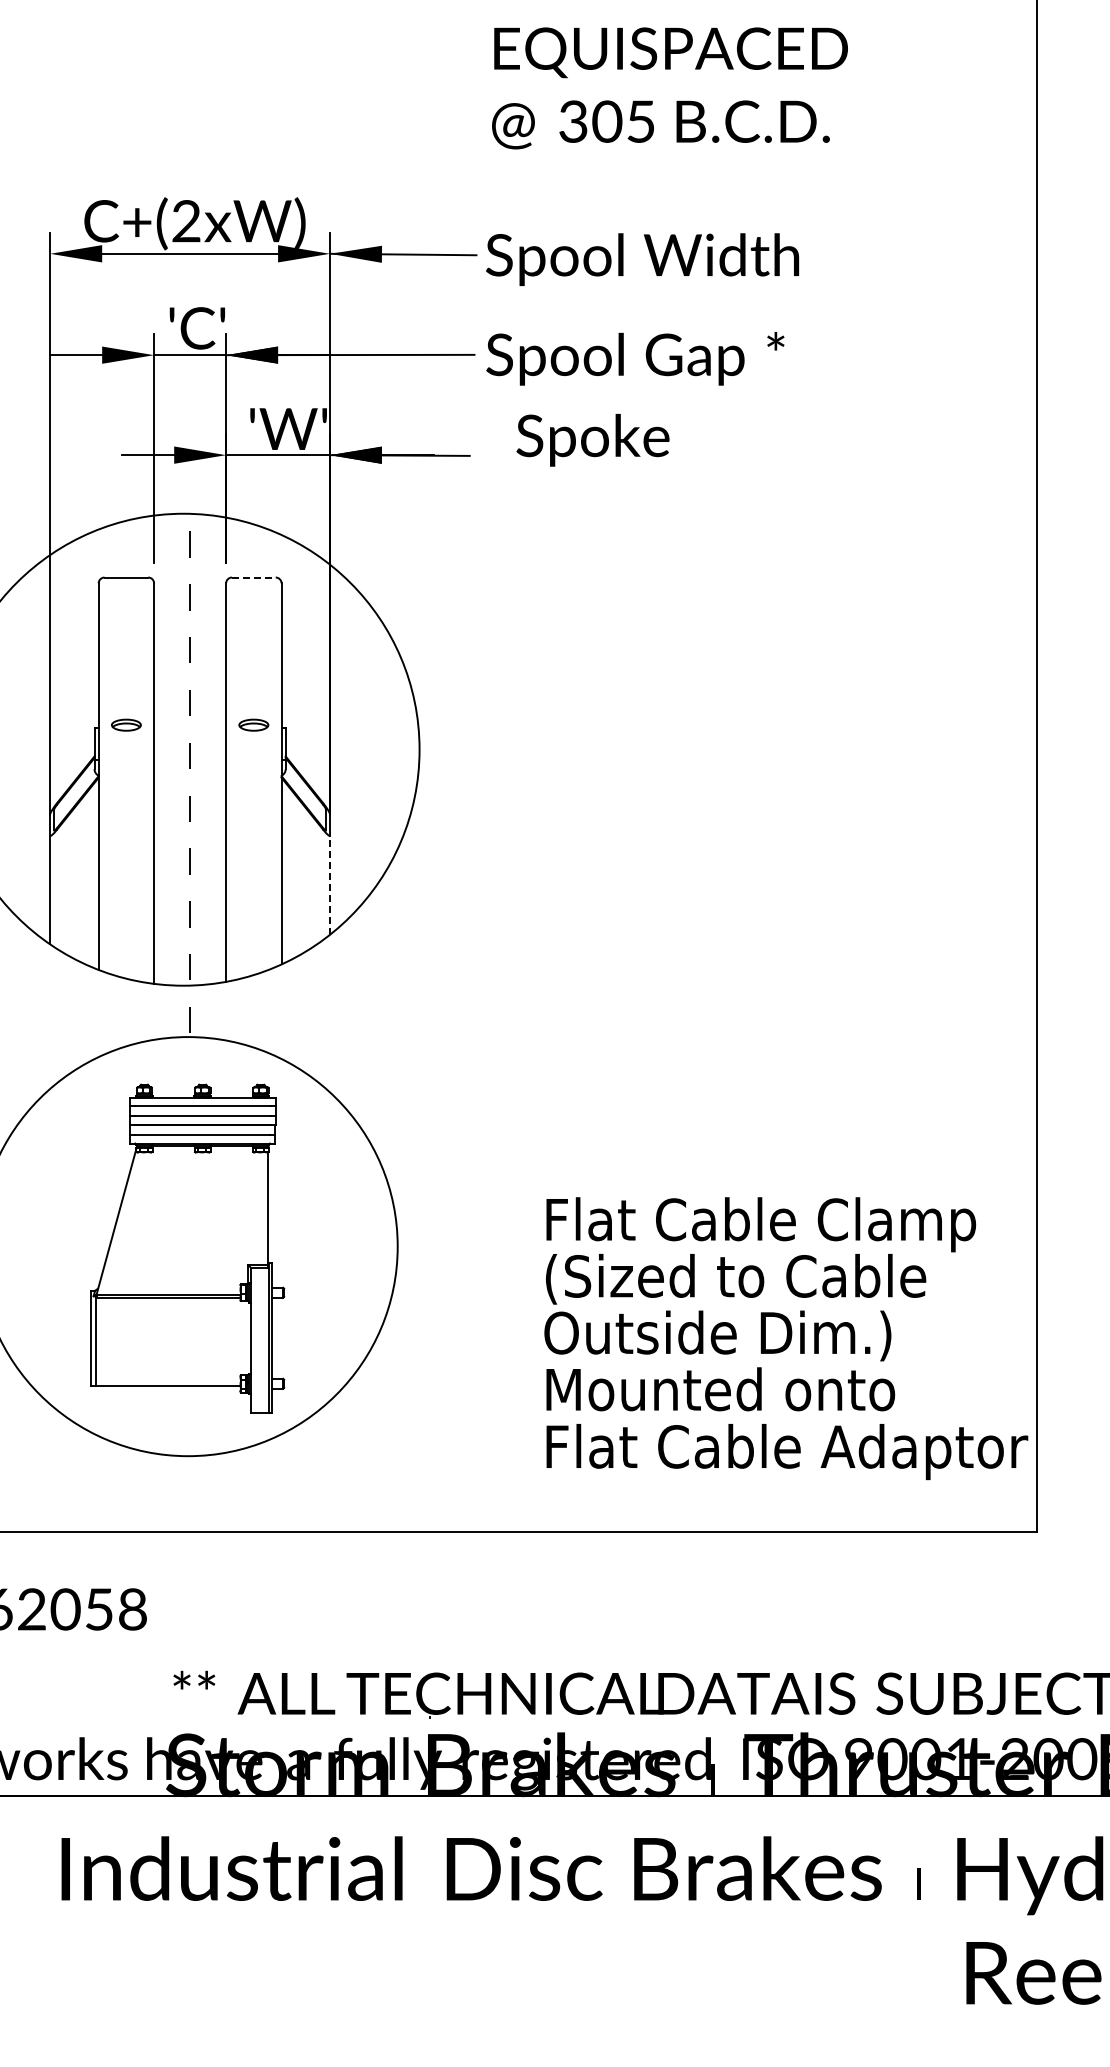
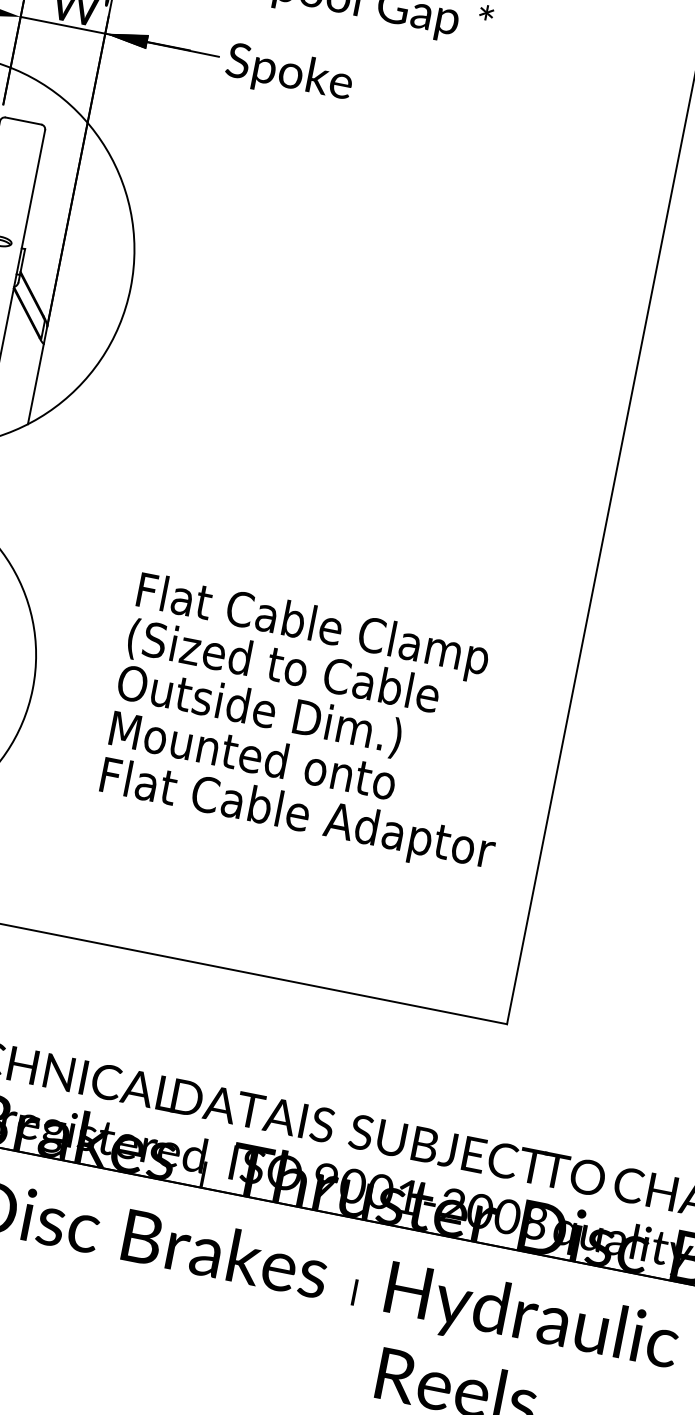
text: (592, 440) -> (288, 74), moved
line: (253, 577) -> (23, 120), dashed -> solid
line: (330, 885) -> (36, 384), dashed -> solid
text: (786, 1338) -> (314, 724), moved

